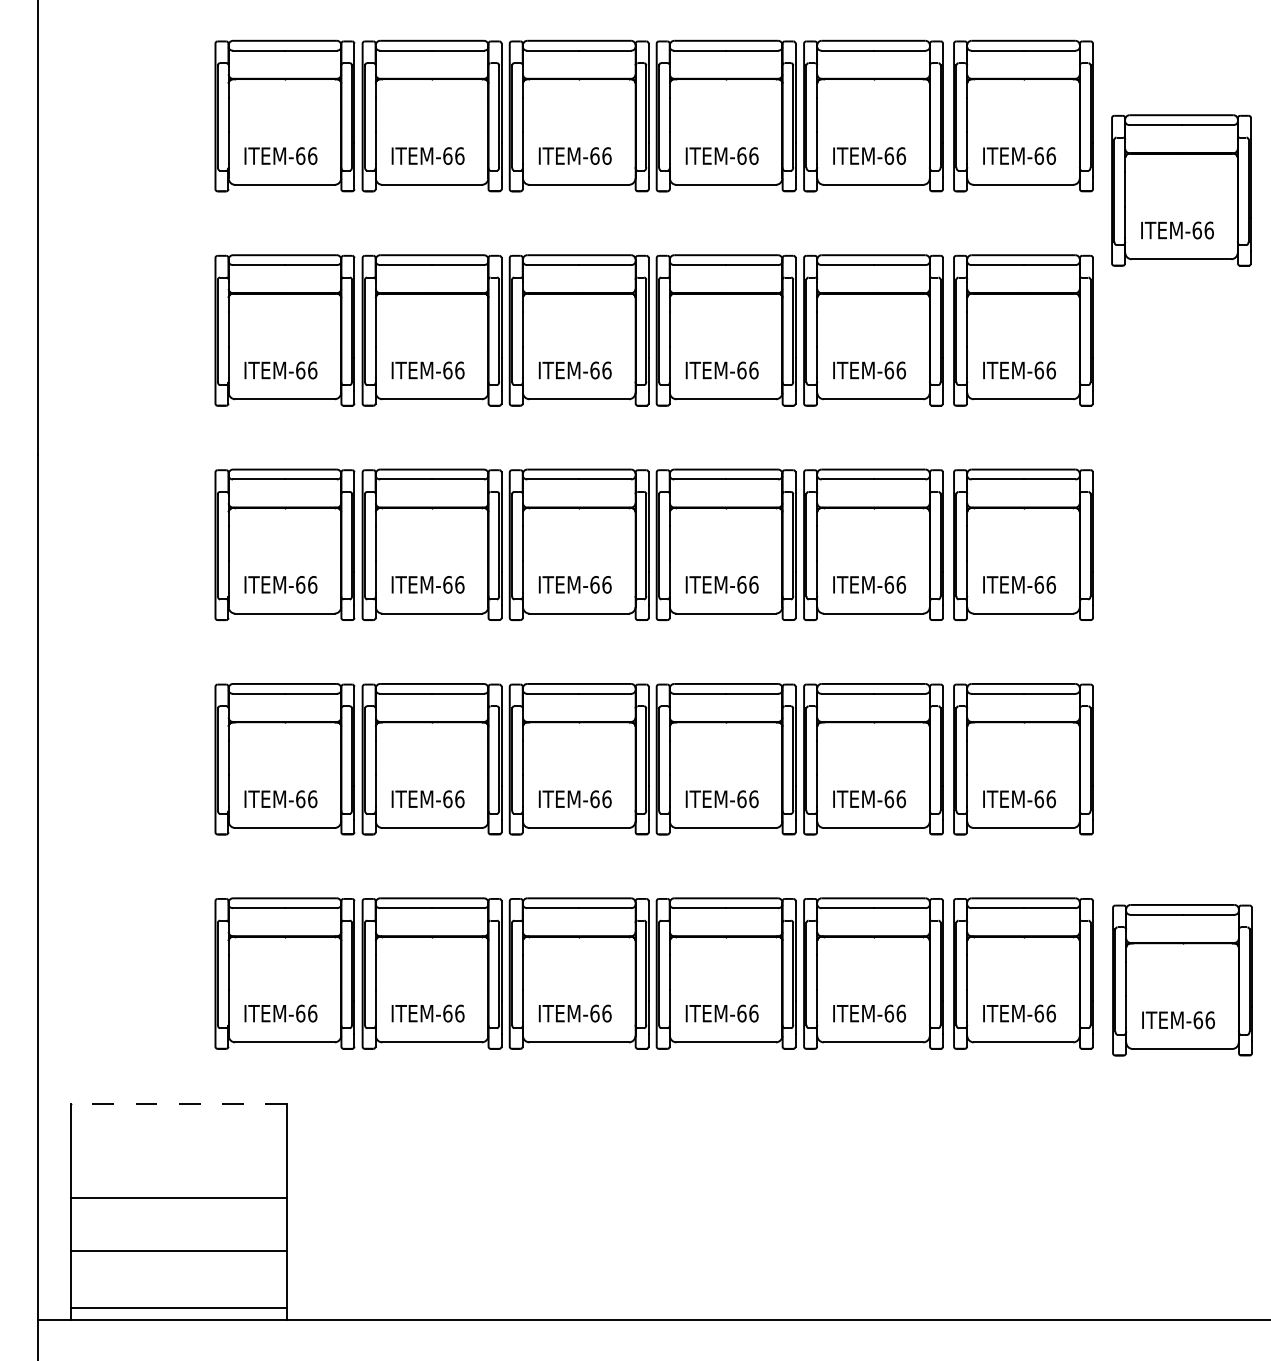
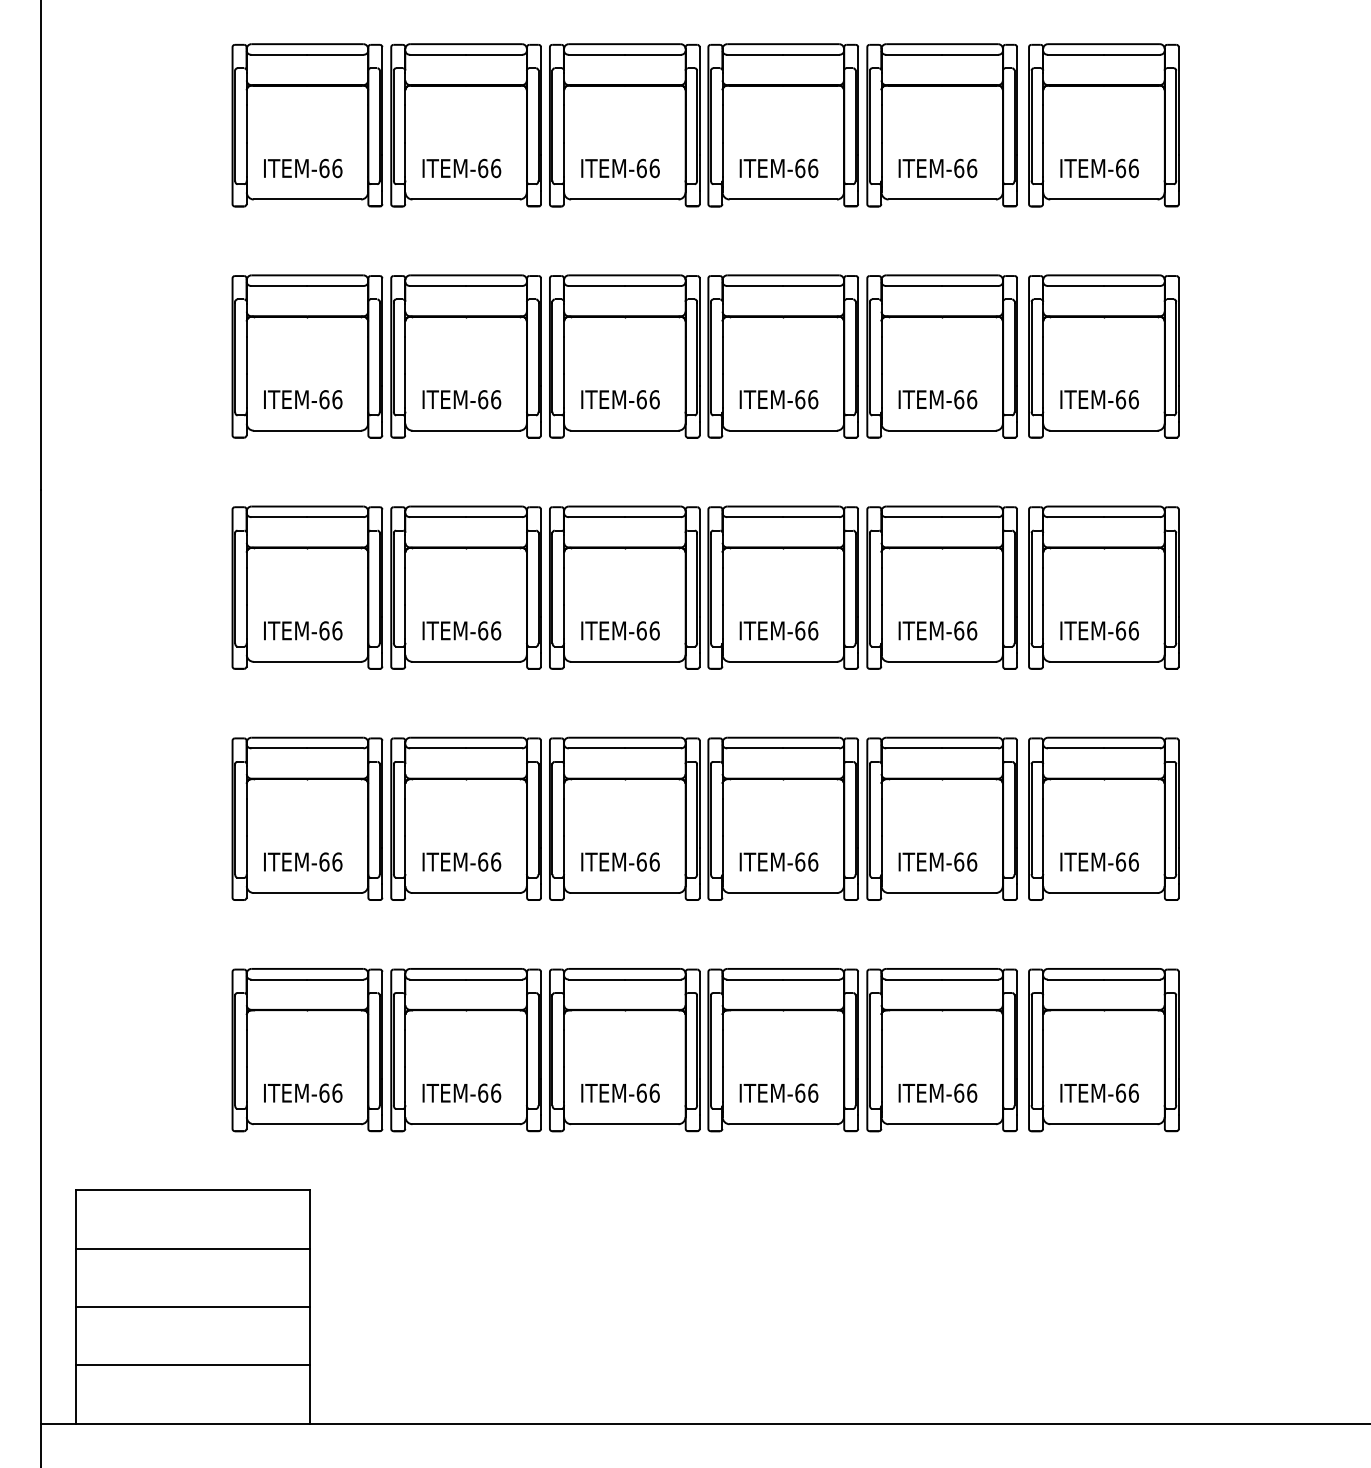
part: (1181, 190) -> (1274, 205), removed
part: (1182, 980) -> (1275, 1057), removed
line: (178, 1103) -> (192, 1190), dashed -> solid
line: (178, 1197) -> (192, 1248), moved
line: (178, 1250) -> (192, 1306), moved
line: (178, 1308) -> (192, 1365), moved

